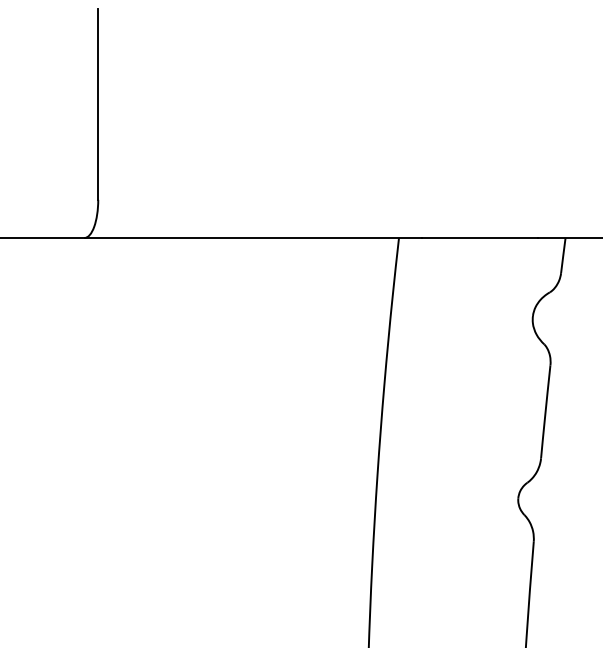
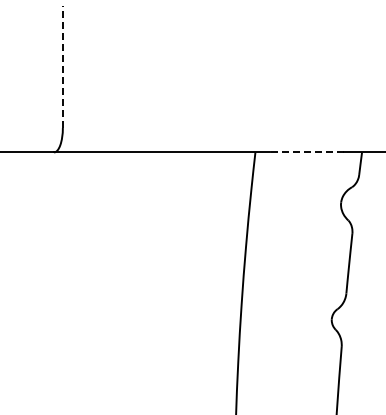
line: (97, 103) -> (62, 66), solid -> dashed
line: (478, 238) -> (306, 152), solid -> dashed

